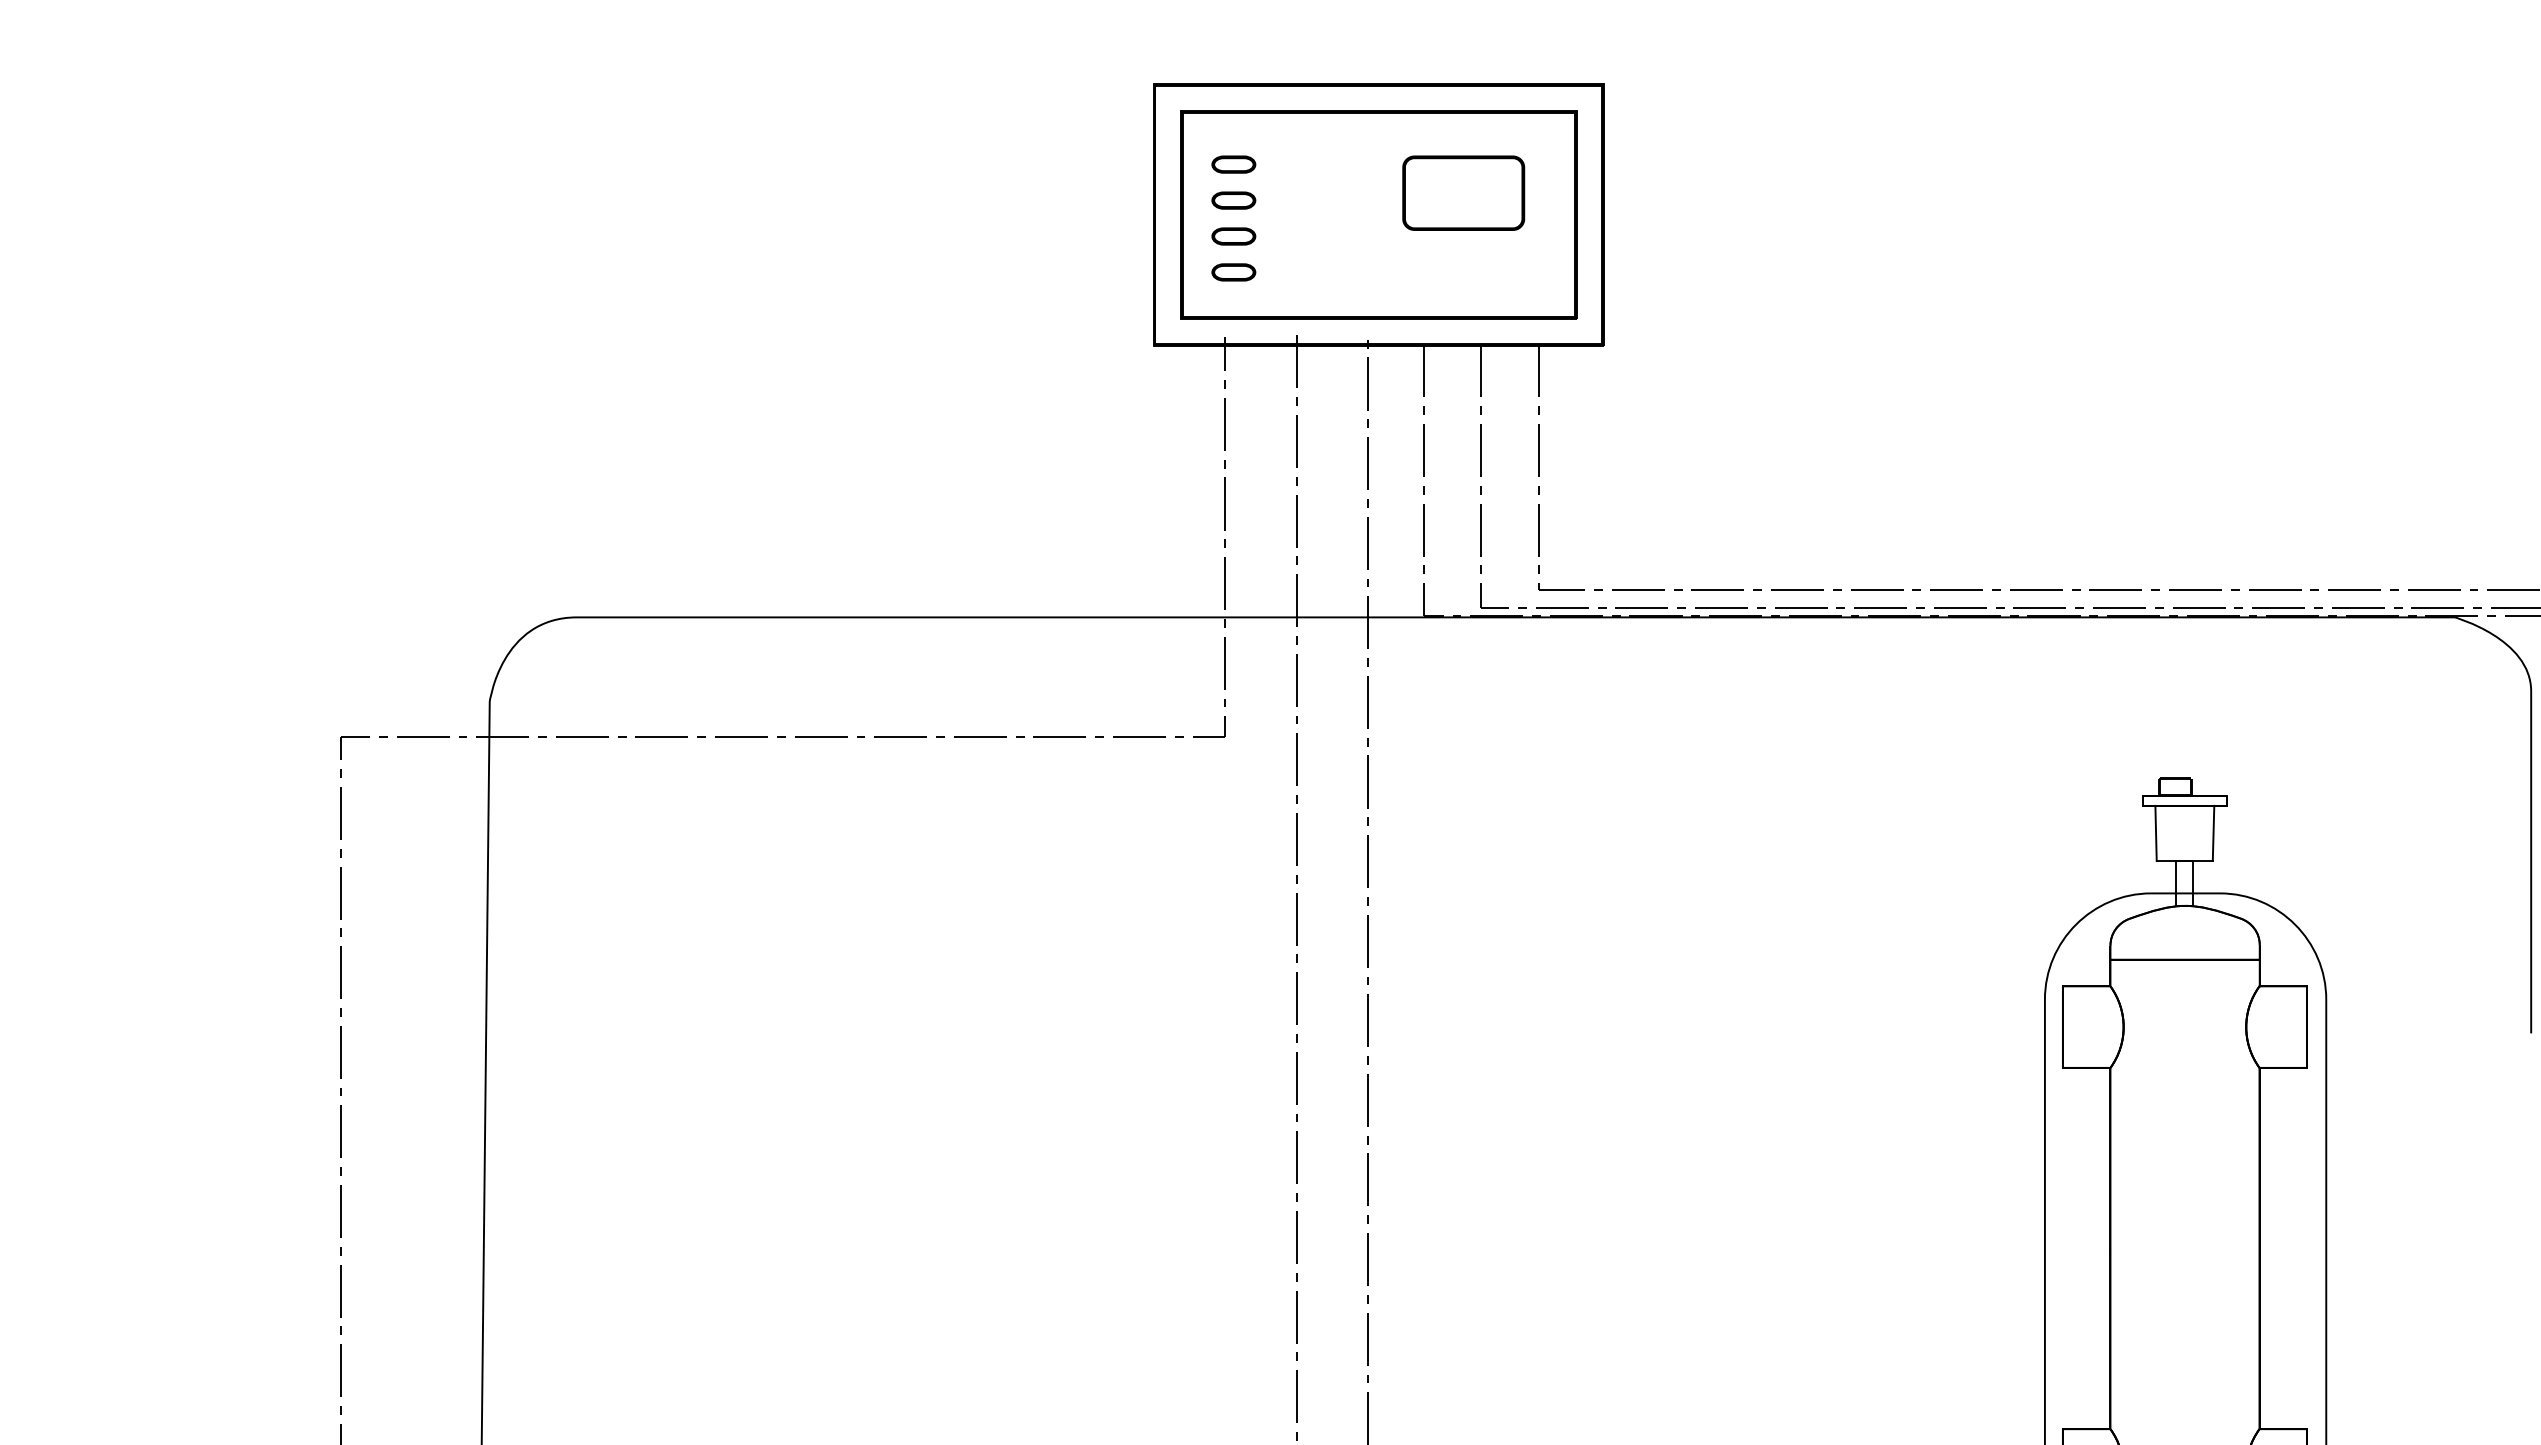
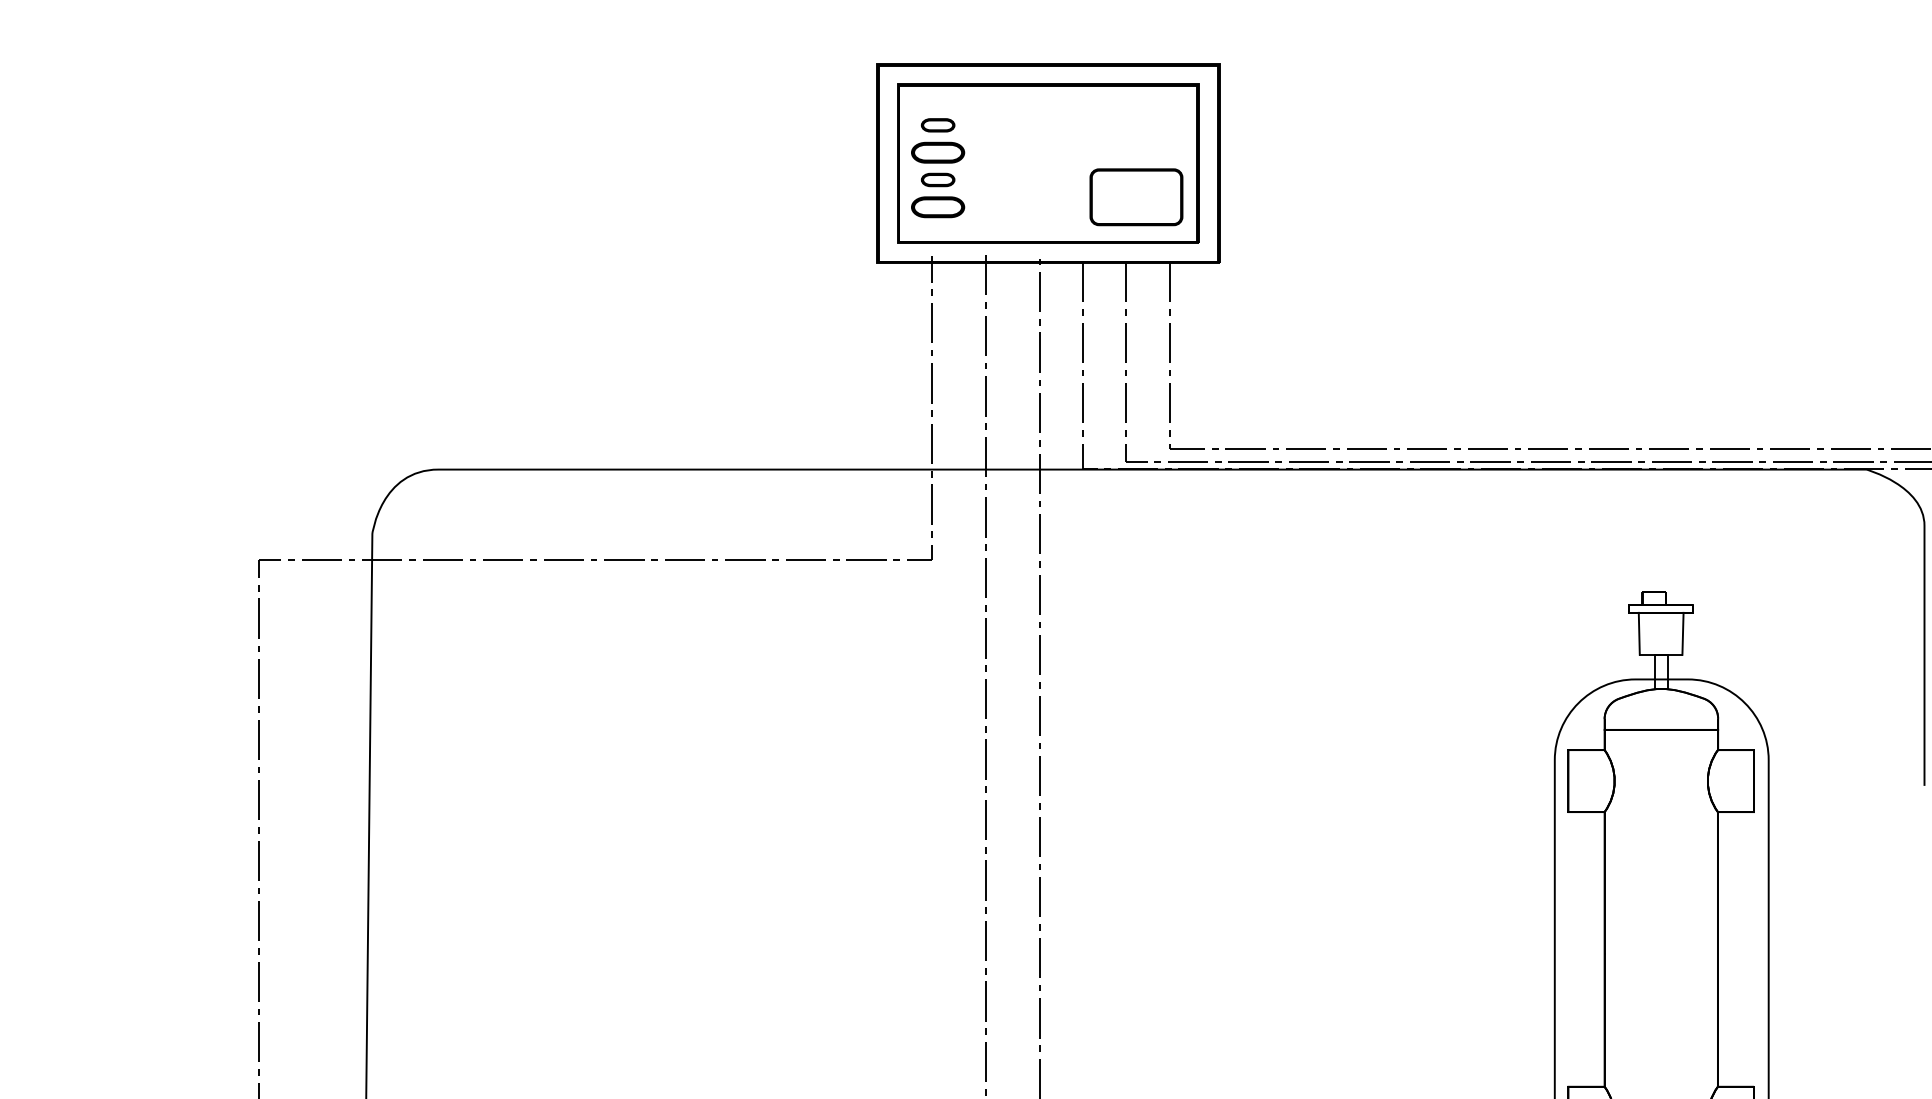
part: (1463, 192) -> (1136, 196), moved
part: (1233, 200) -> (937, 152), size x1.6
part: (1233, 272) -> (937, 207), size x1.6

